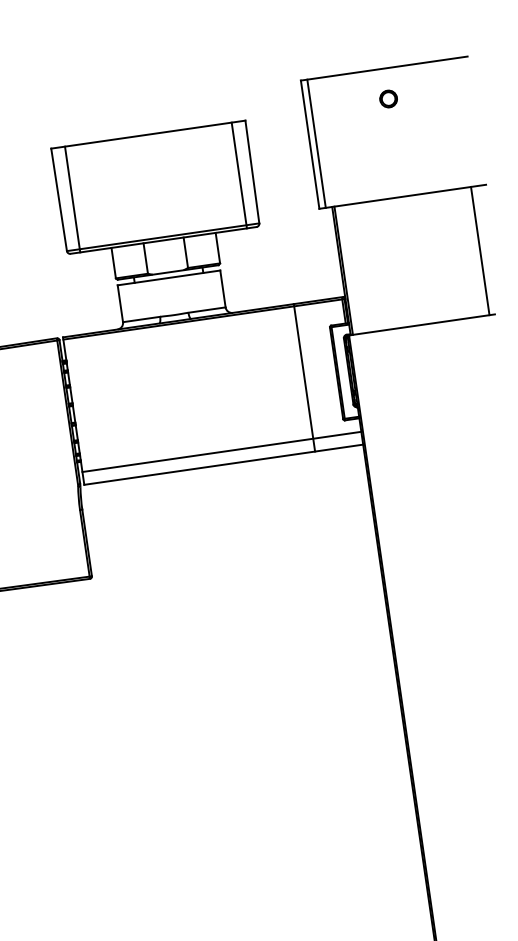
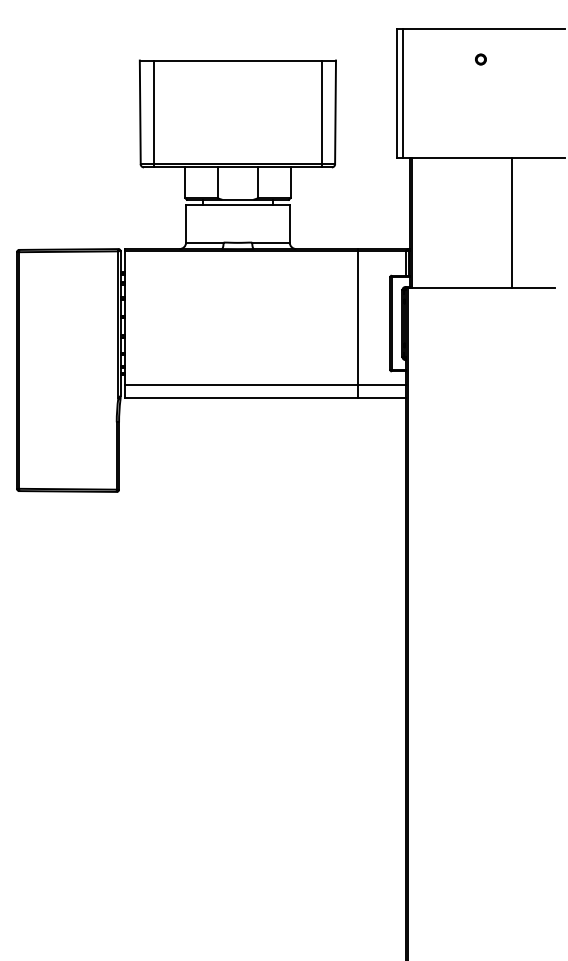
part: (388, 98) -> (480, 59), size x0.6
line: (479, 250) -> (511, 222), moved

